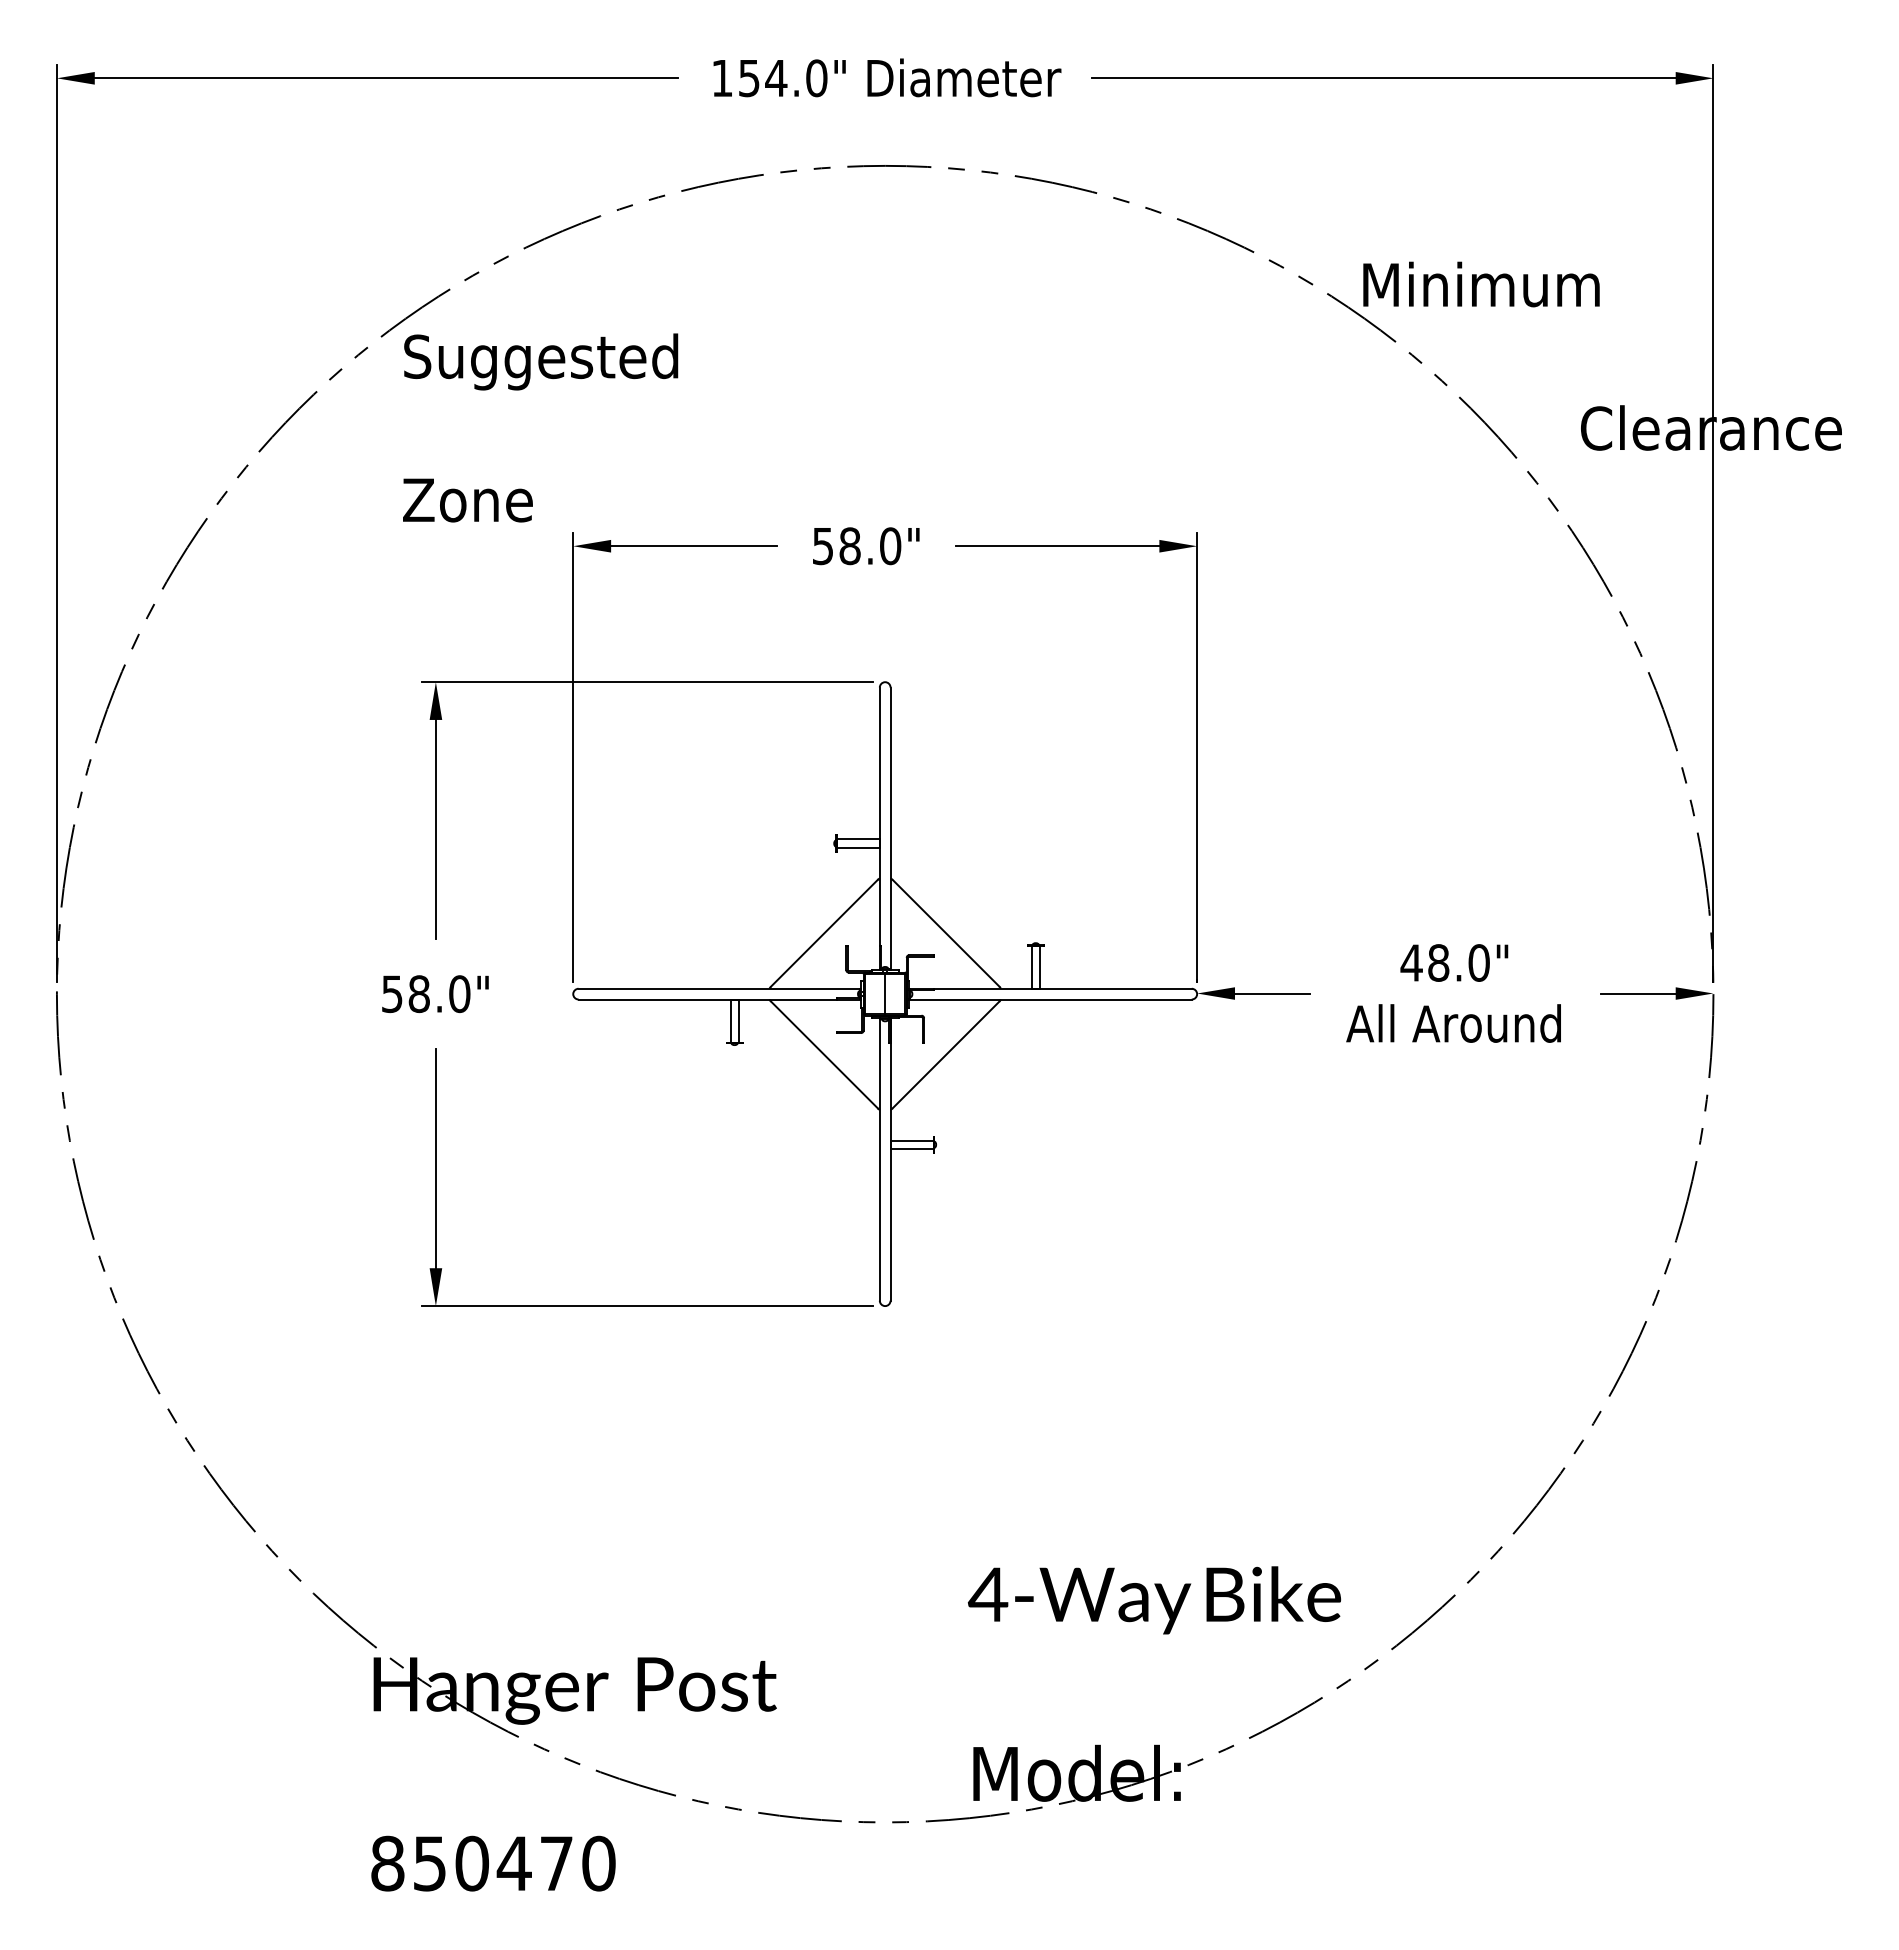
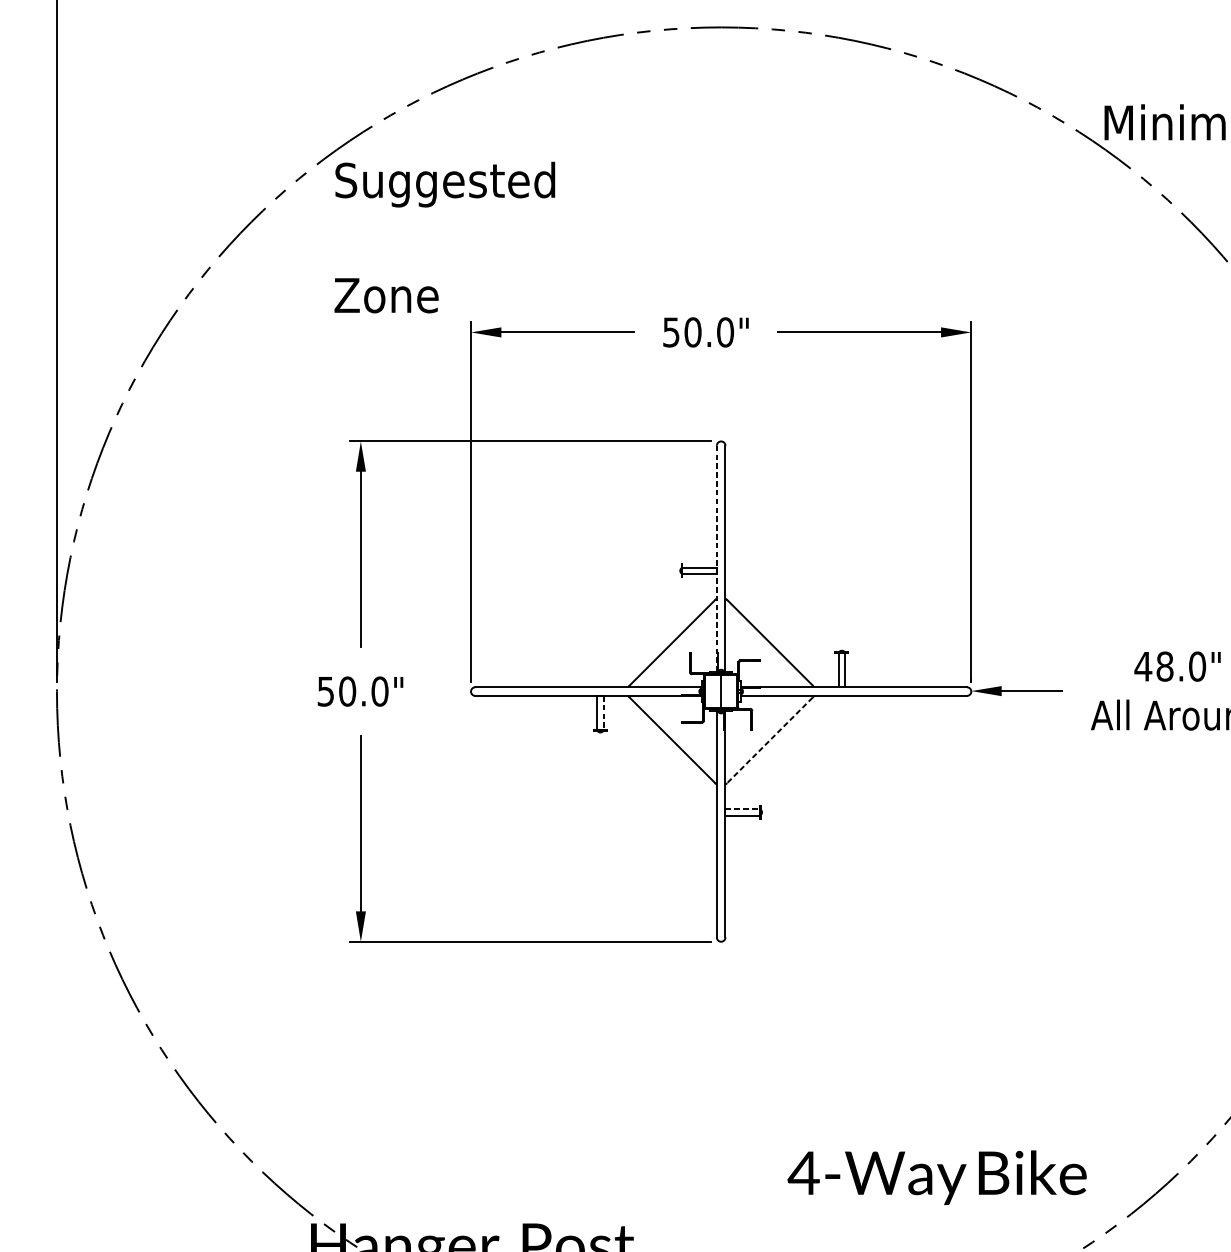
text: (849, 545) -> (692, 331), 58.0" -> 50.0"
line: (879, 829) -> (716, 559), solid -> dashed
text: (418, 993) -> (346, 691), 58.0" -> 50.0"
line: (738, 1021) -> (603, 713), solid -> dashed
line: (945, 1055) -> (769, 740), solid -> dashed
line: (912, 1140) -> (743, 808), solid -> dashed

